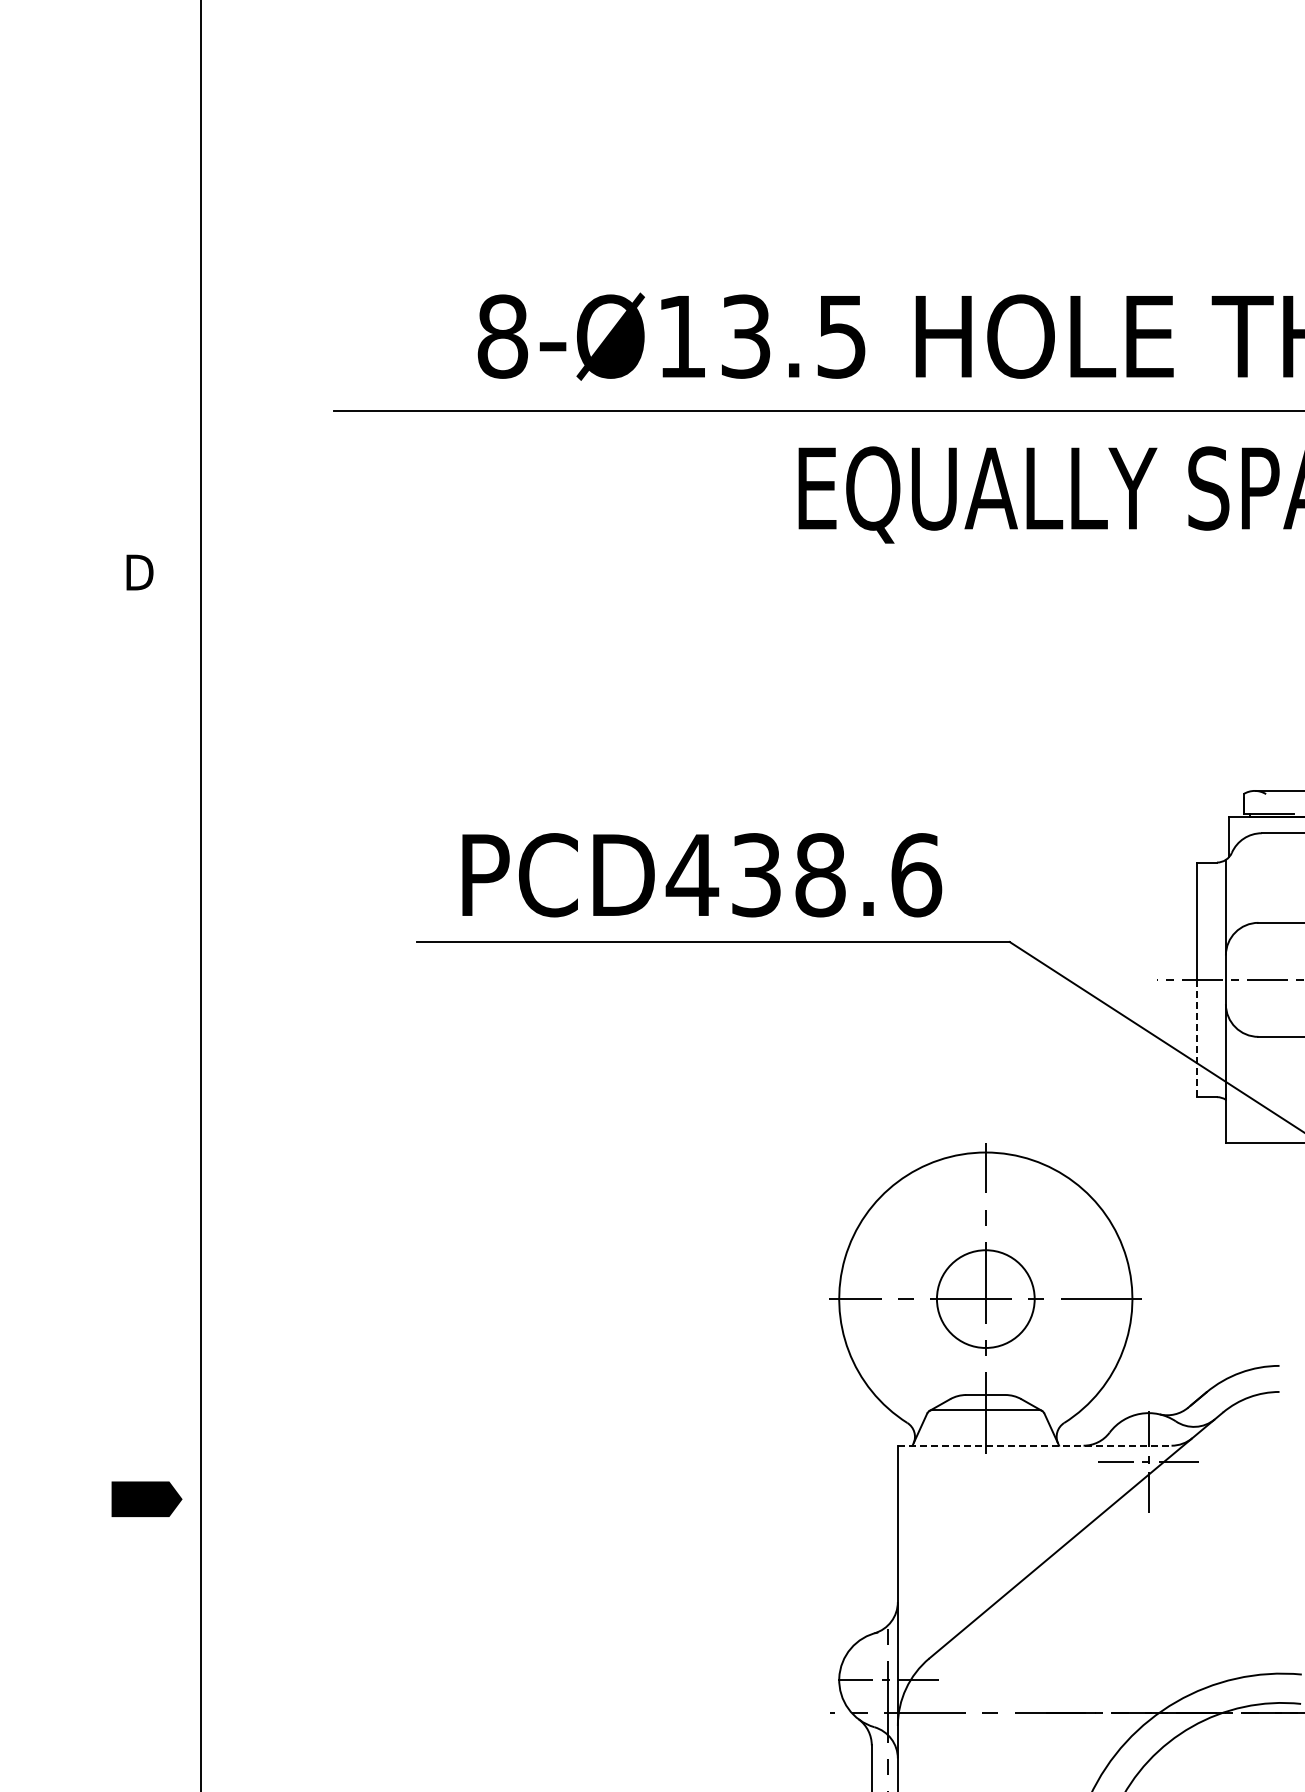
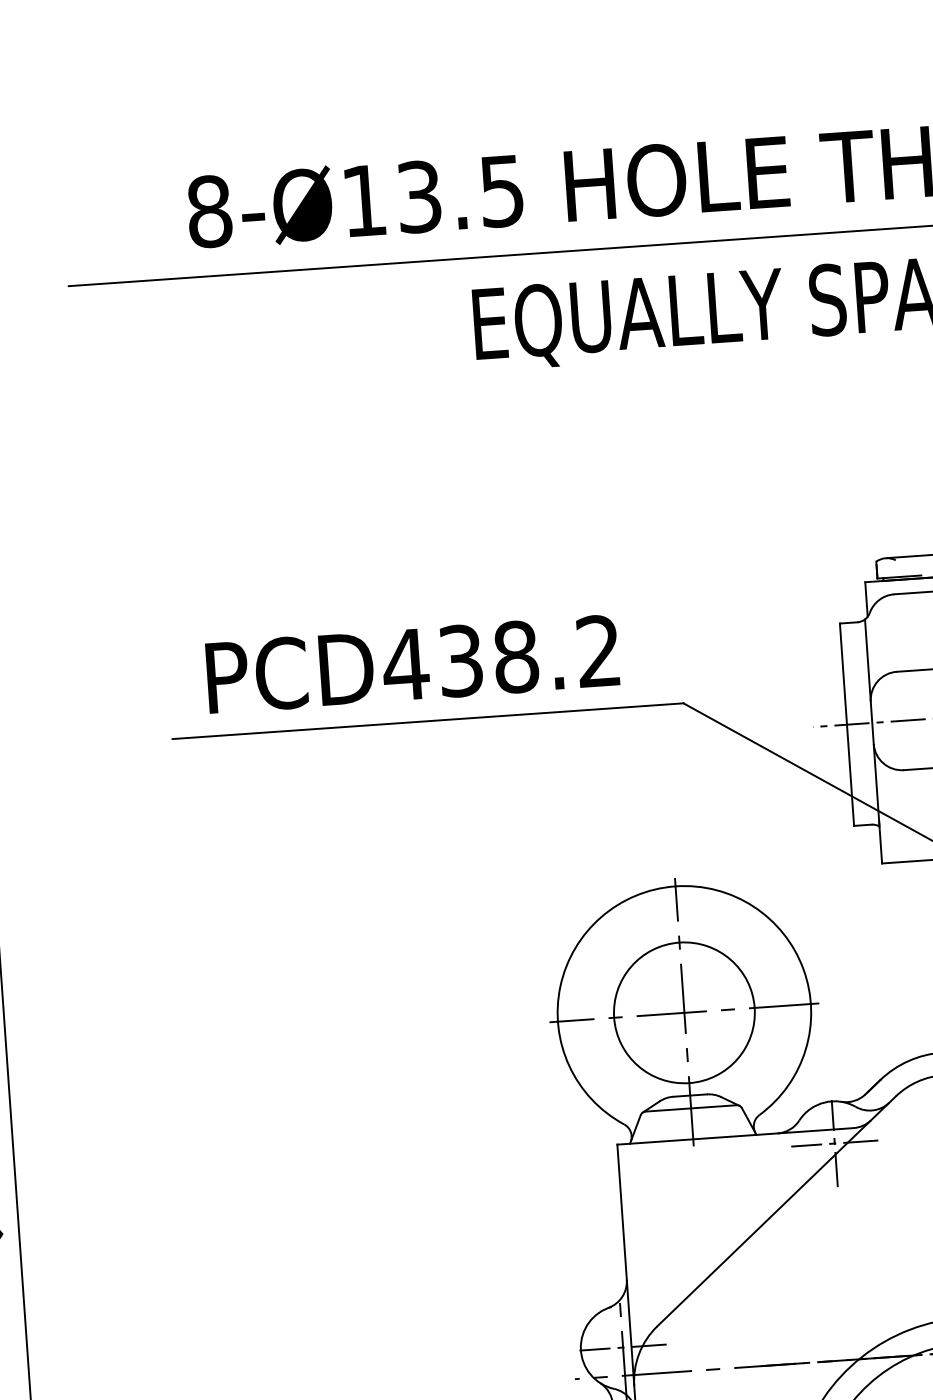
text: (916, 875) -> (599, 651), PCD438.6 -> PCD438.2
line: (1196, 1038) -> (850, 775), dashed -> solid
circle: (985, 1298) -> (684, 1012), size x1.67
line: (1034, 1445) -> (735, 1136), dashed -> solid

